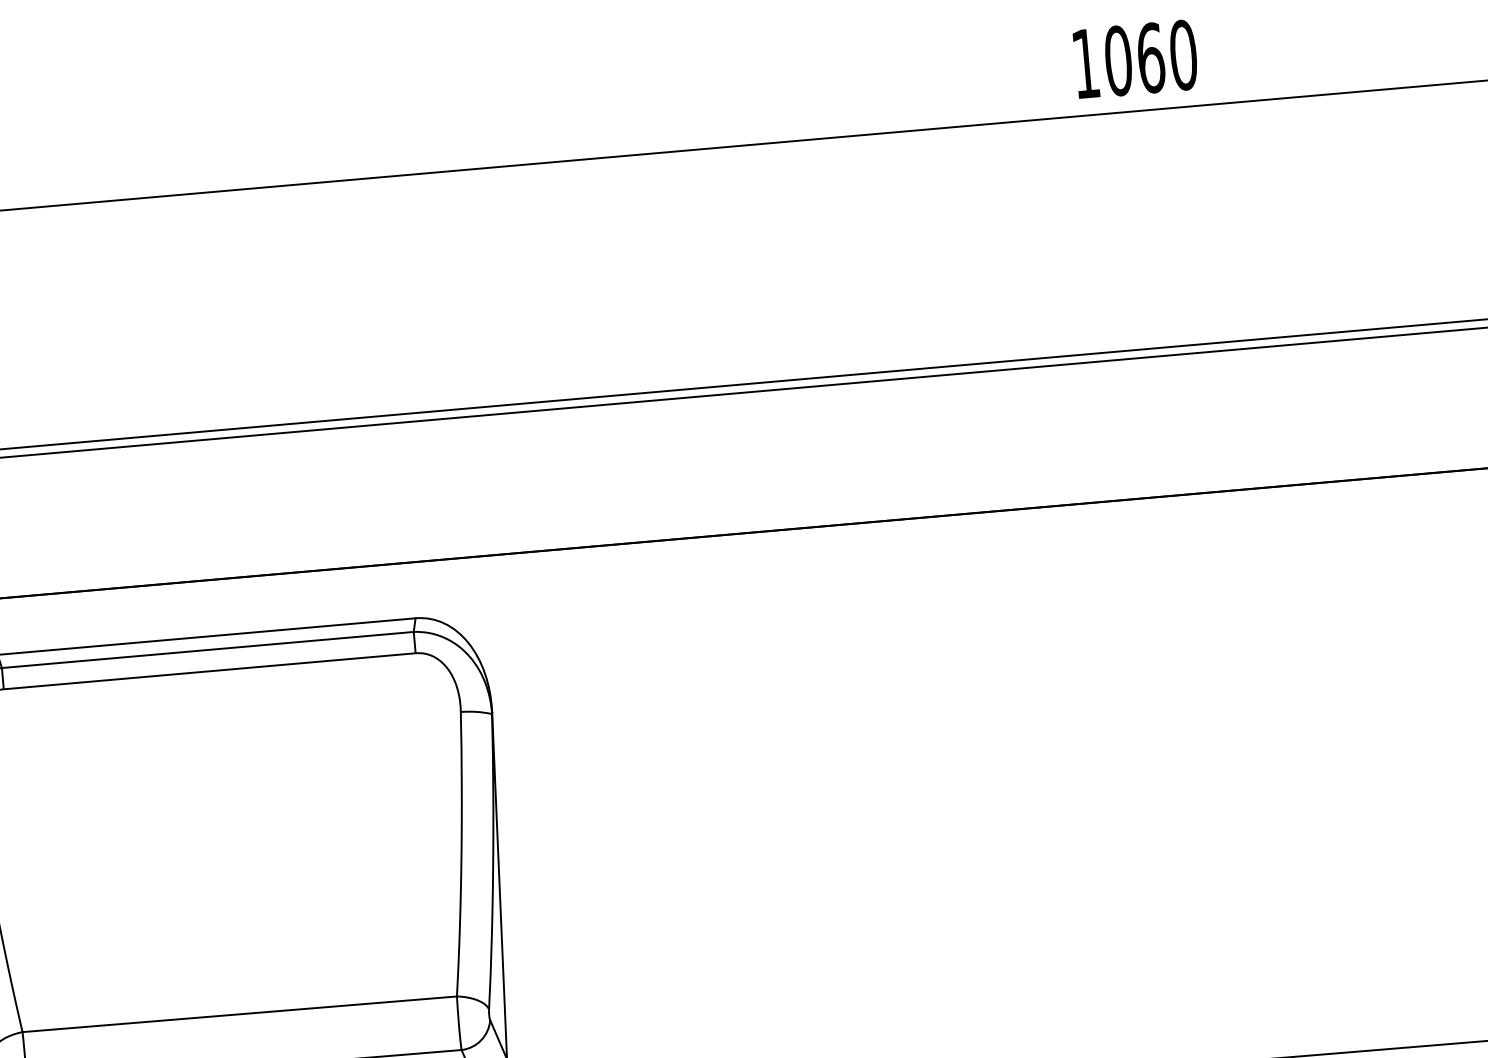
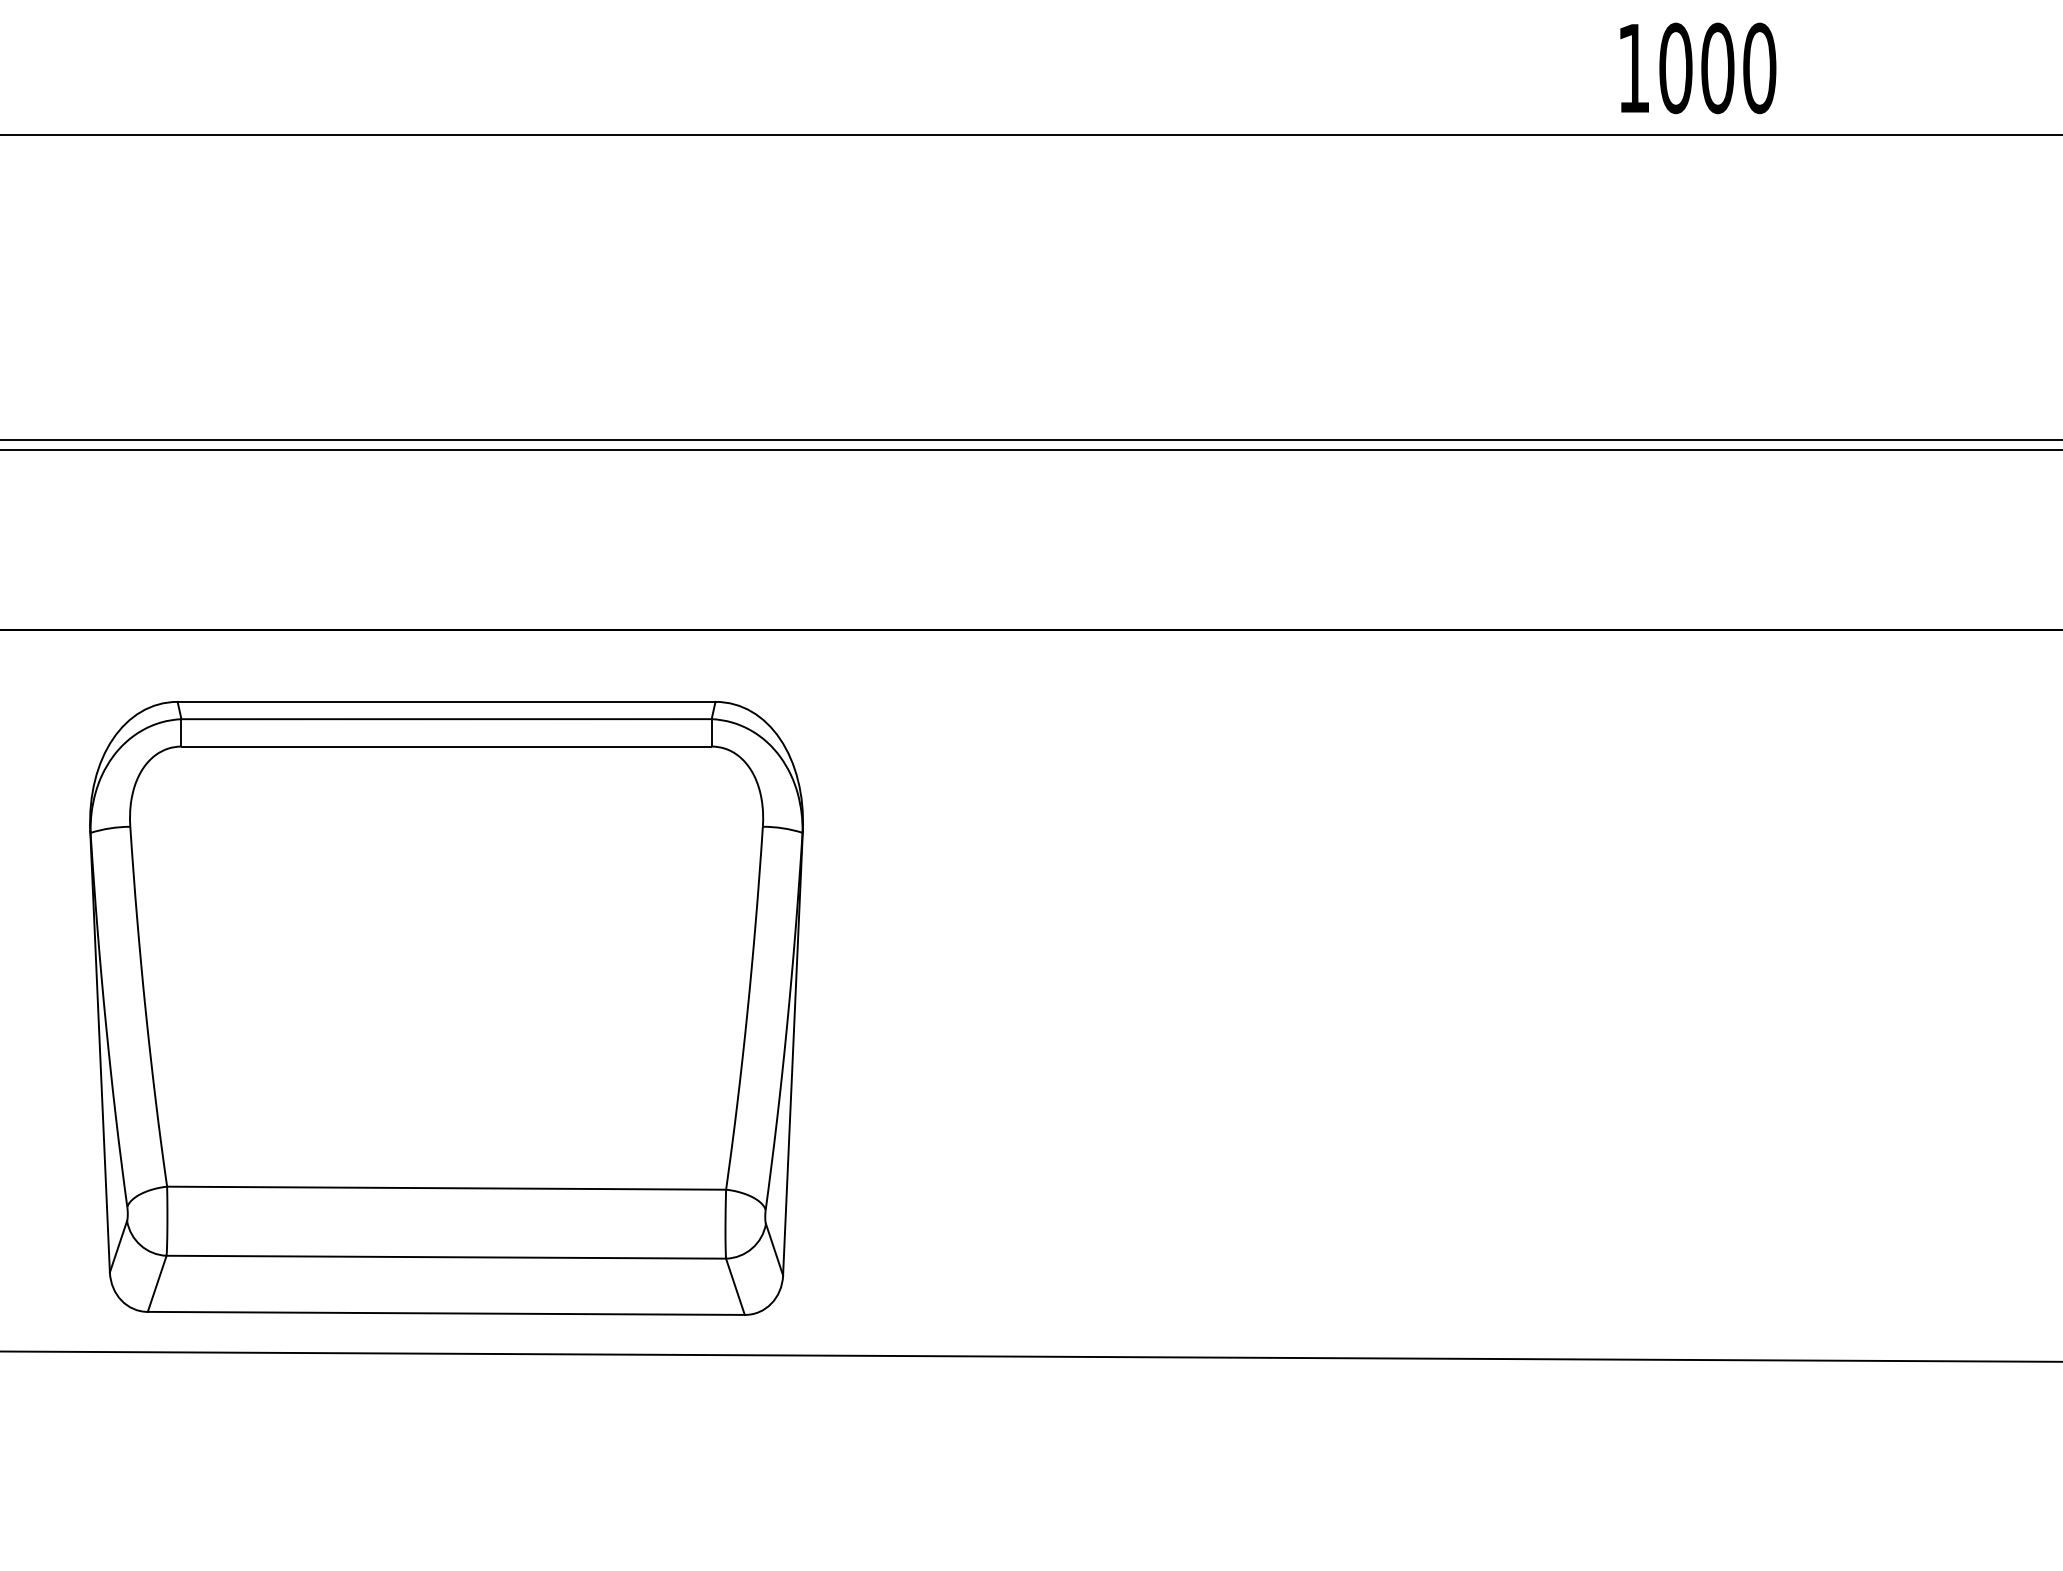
text: (1150, 57) -> (1717, 67), 1060 -> 1000

